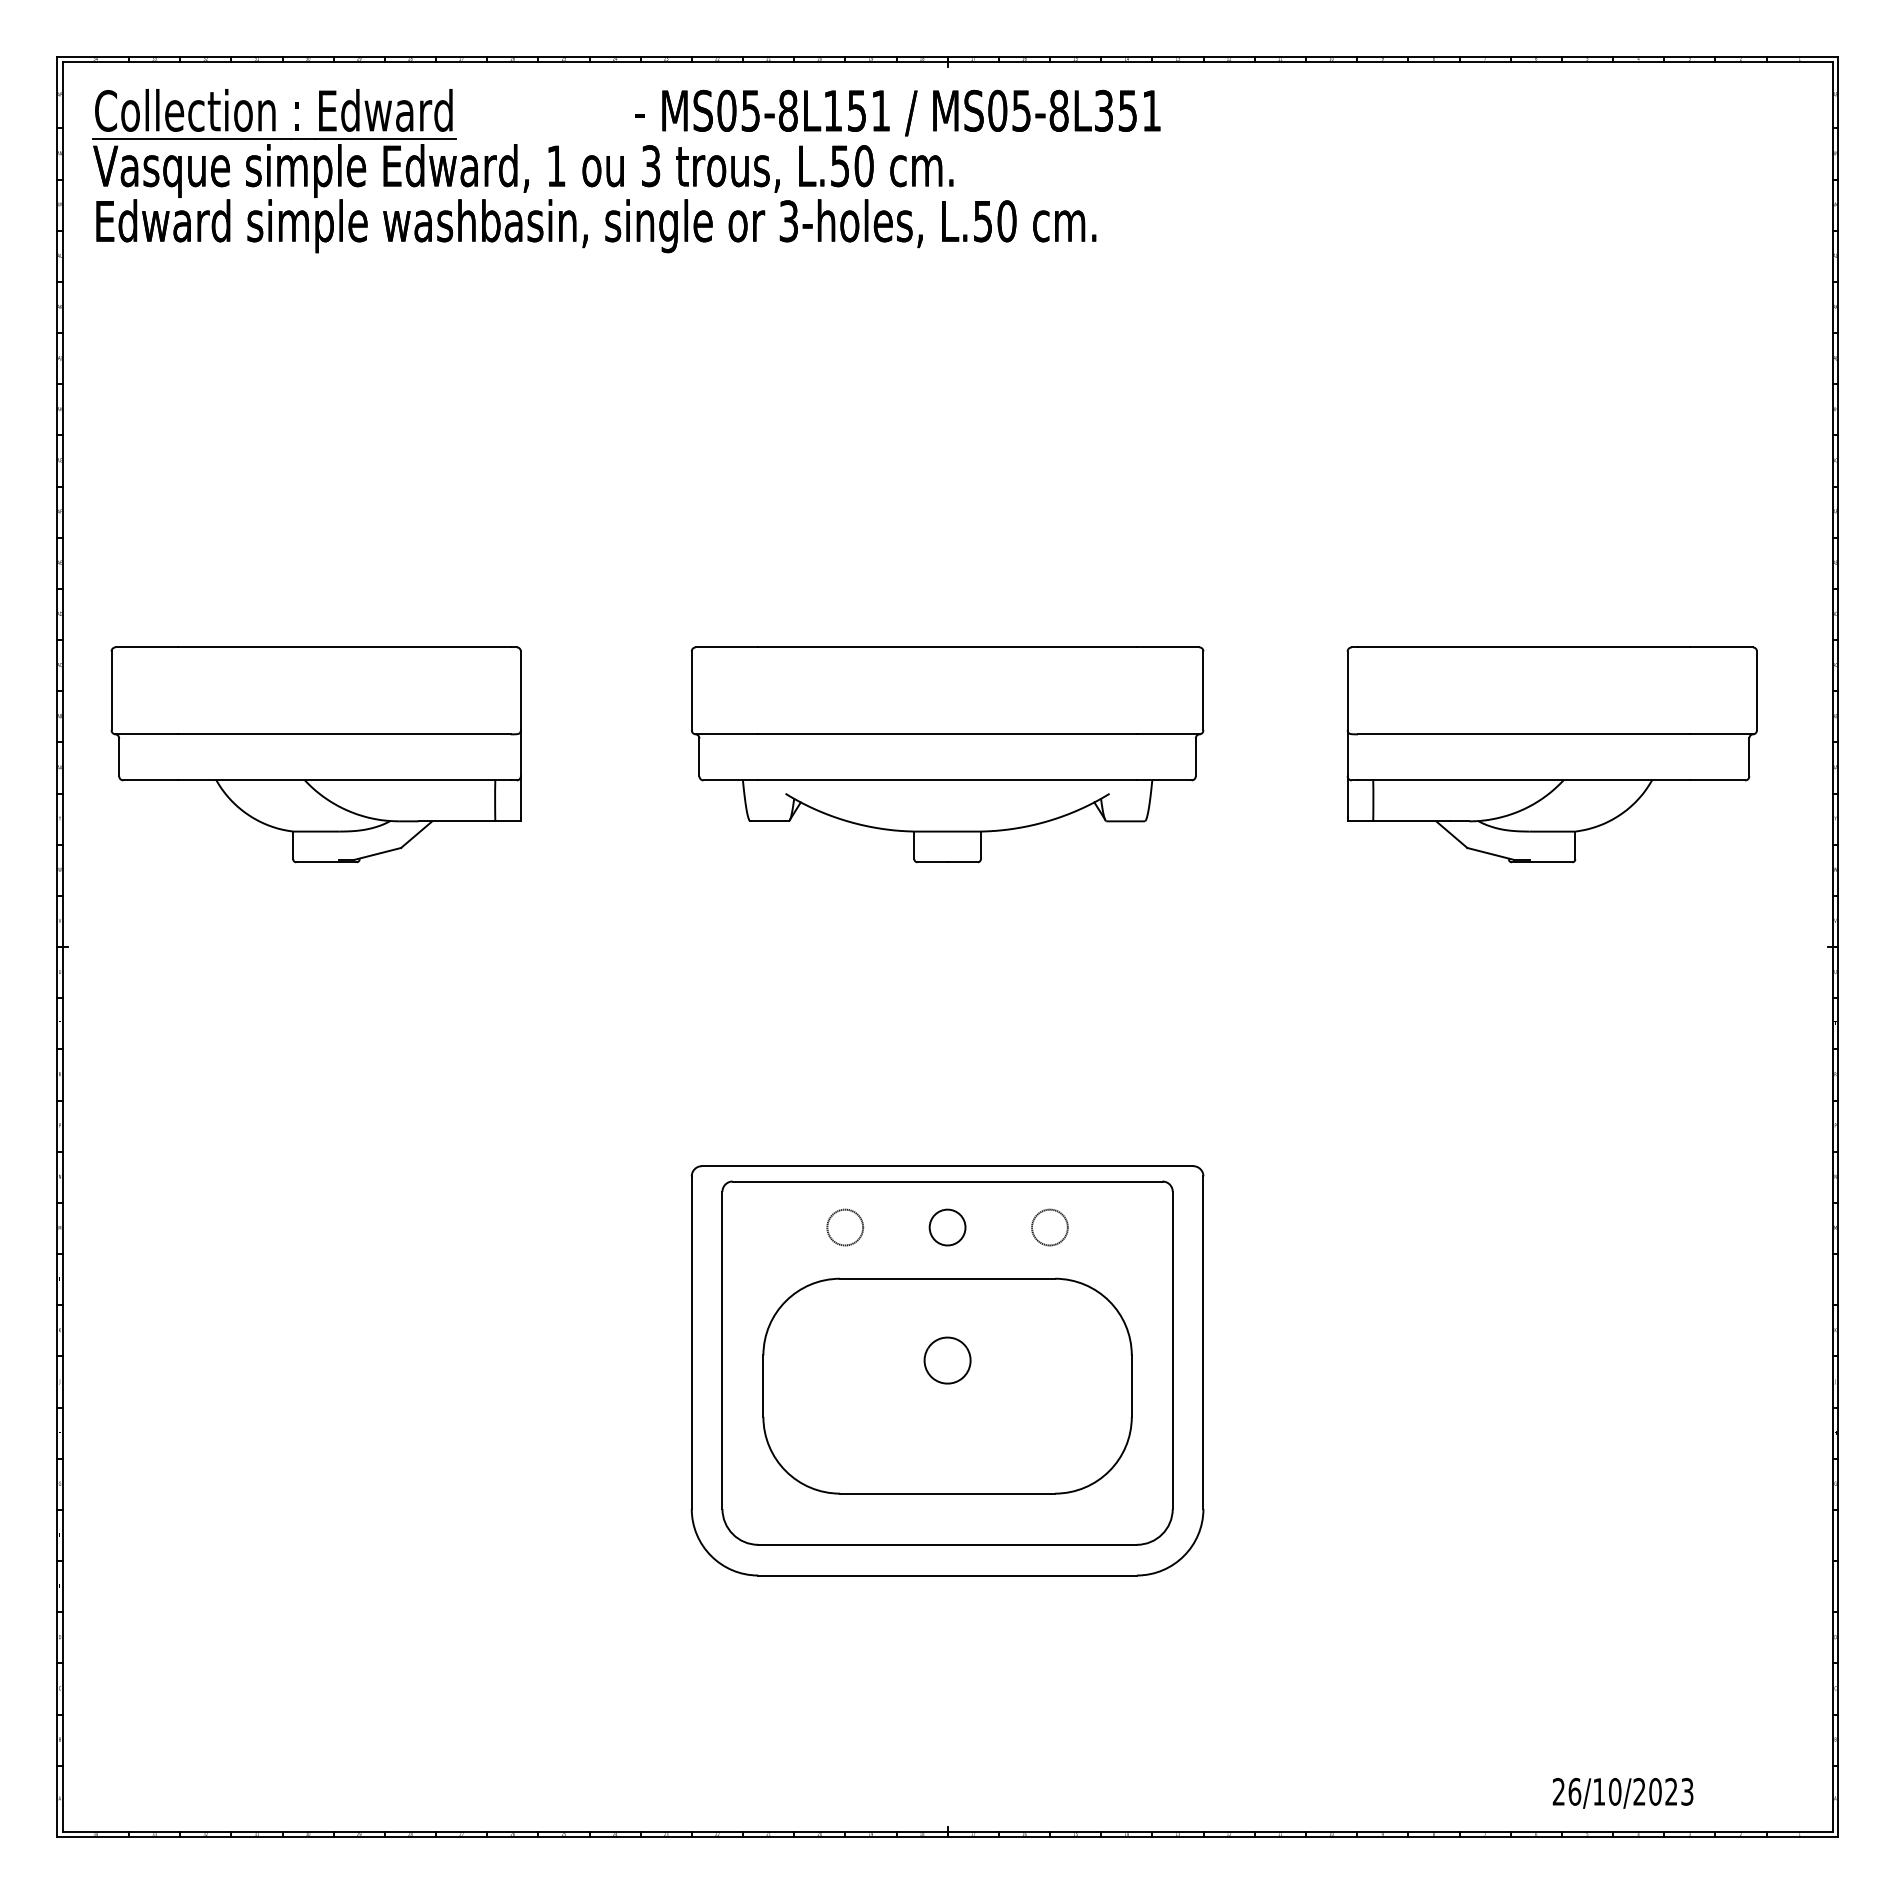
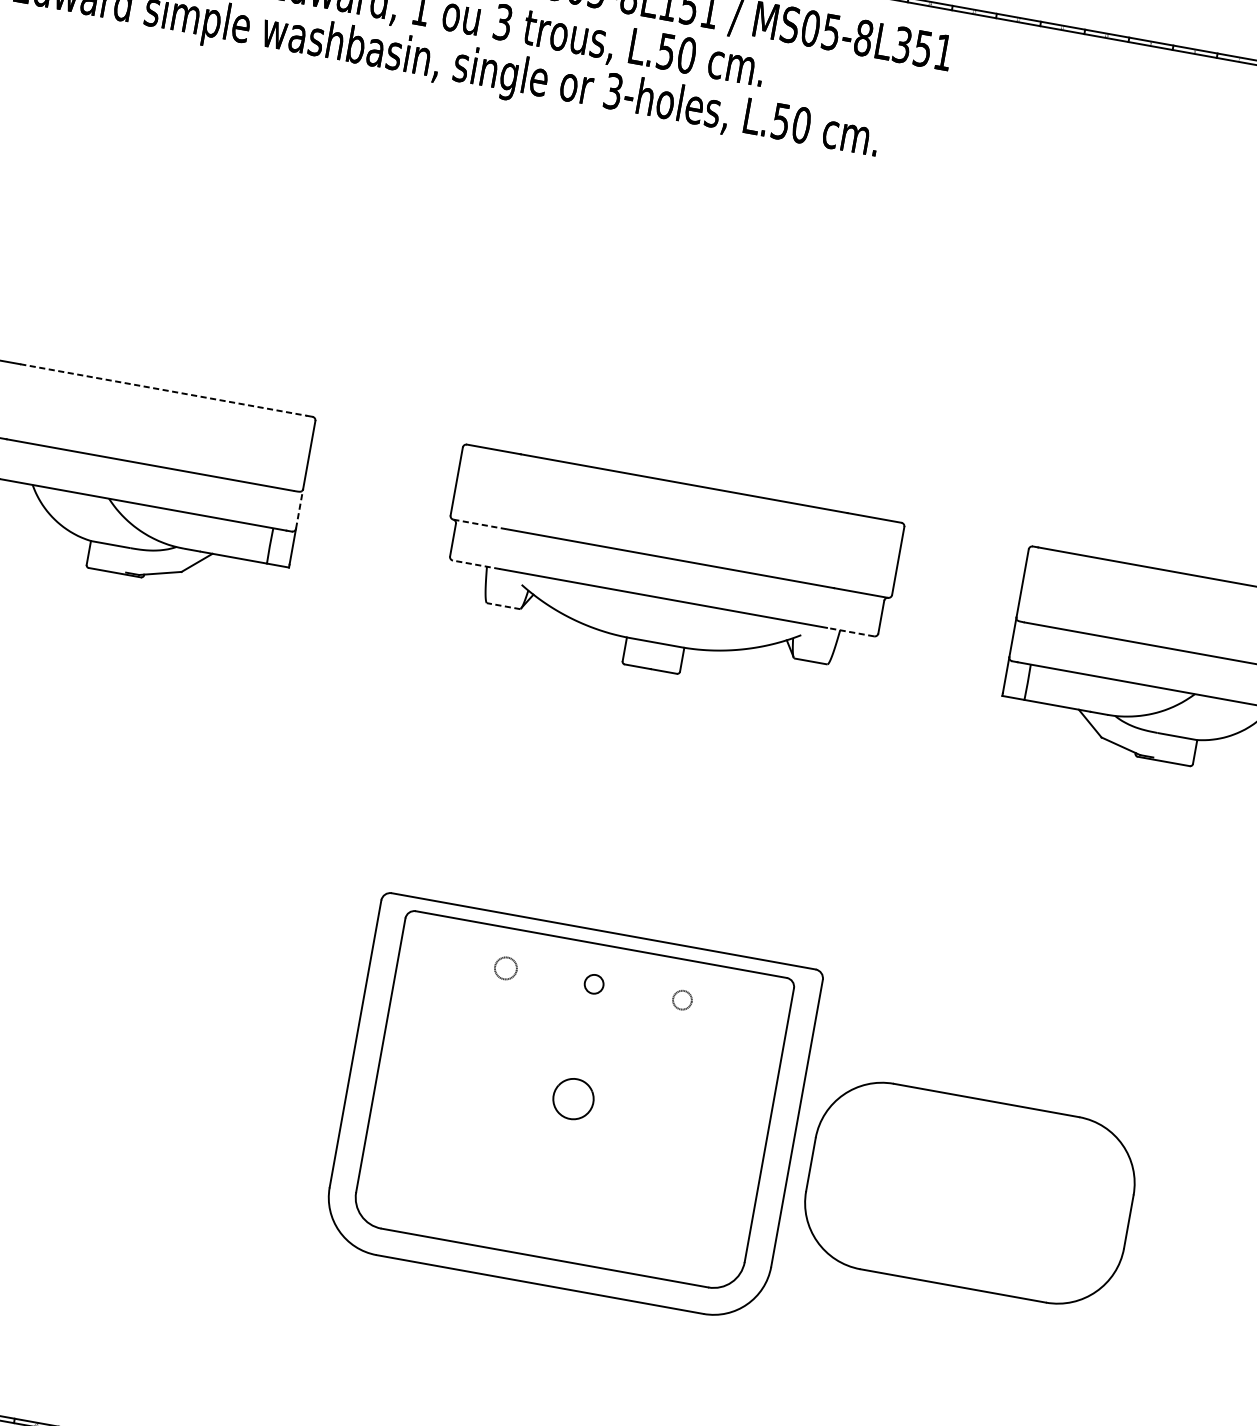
line: (344, 647) -> (163, 390), solid -> dashed
line: (727, 734) -> (480, 524), solid -> dashed
line: (520, 752) -> (299, 508), solid -> dashed
line: (730, 780) -> (476, 564), solid -> dashed
line: (1163, 780) -> (849, 632), solid -> dashed
line: (769, 821) -> (503, 606), solid -> dashed
circle: (845, 1227) -> (506, 968), size x0.7
circle: (947, 1227) -> (594, 984), size x0.6
circle: (1049, 1227) -> (682, 1000), size x0.6
part: (947, 1385) -> (969, 1192), moved

